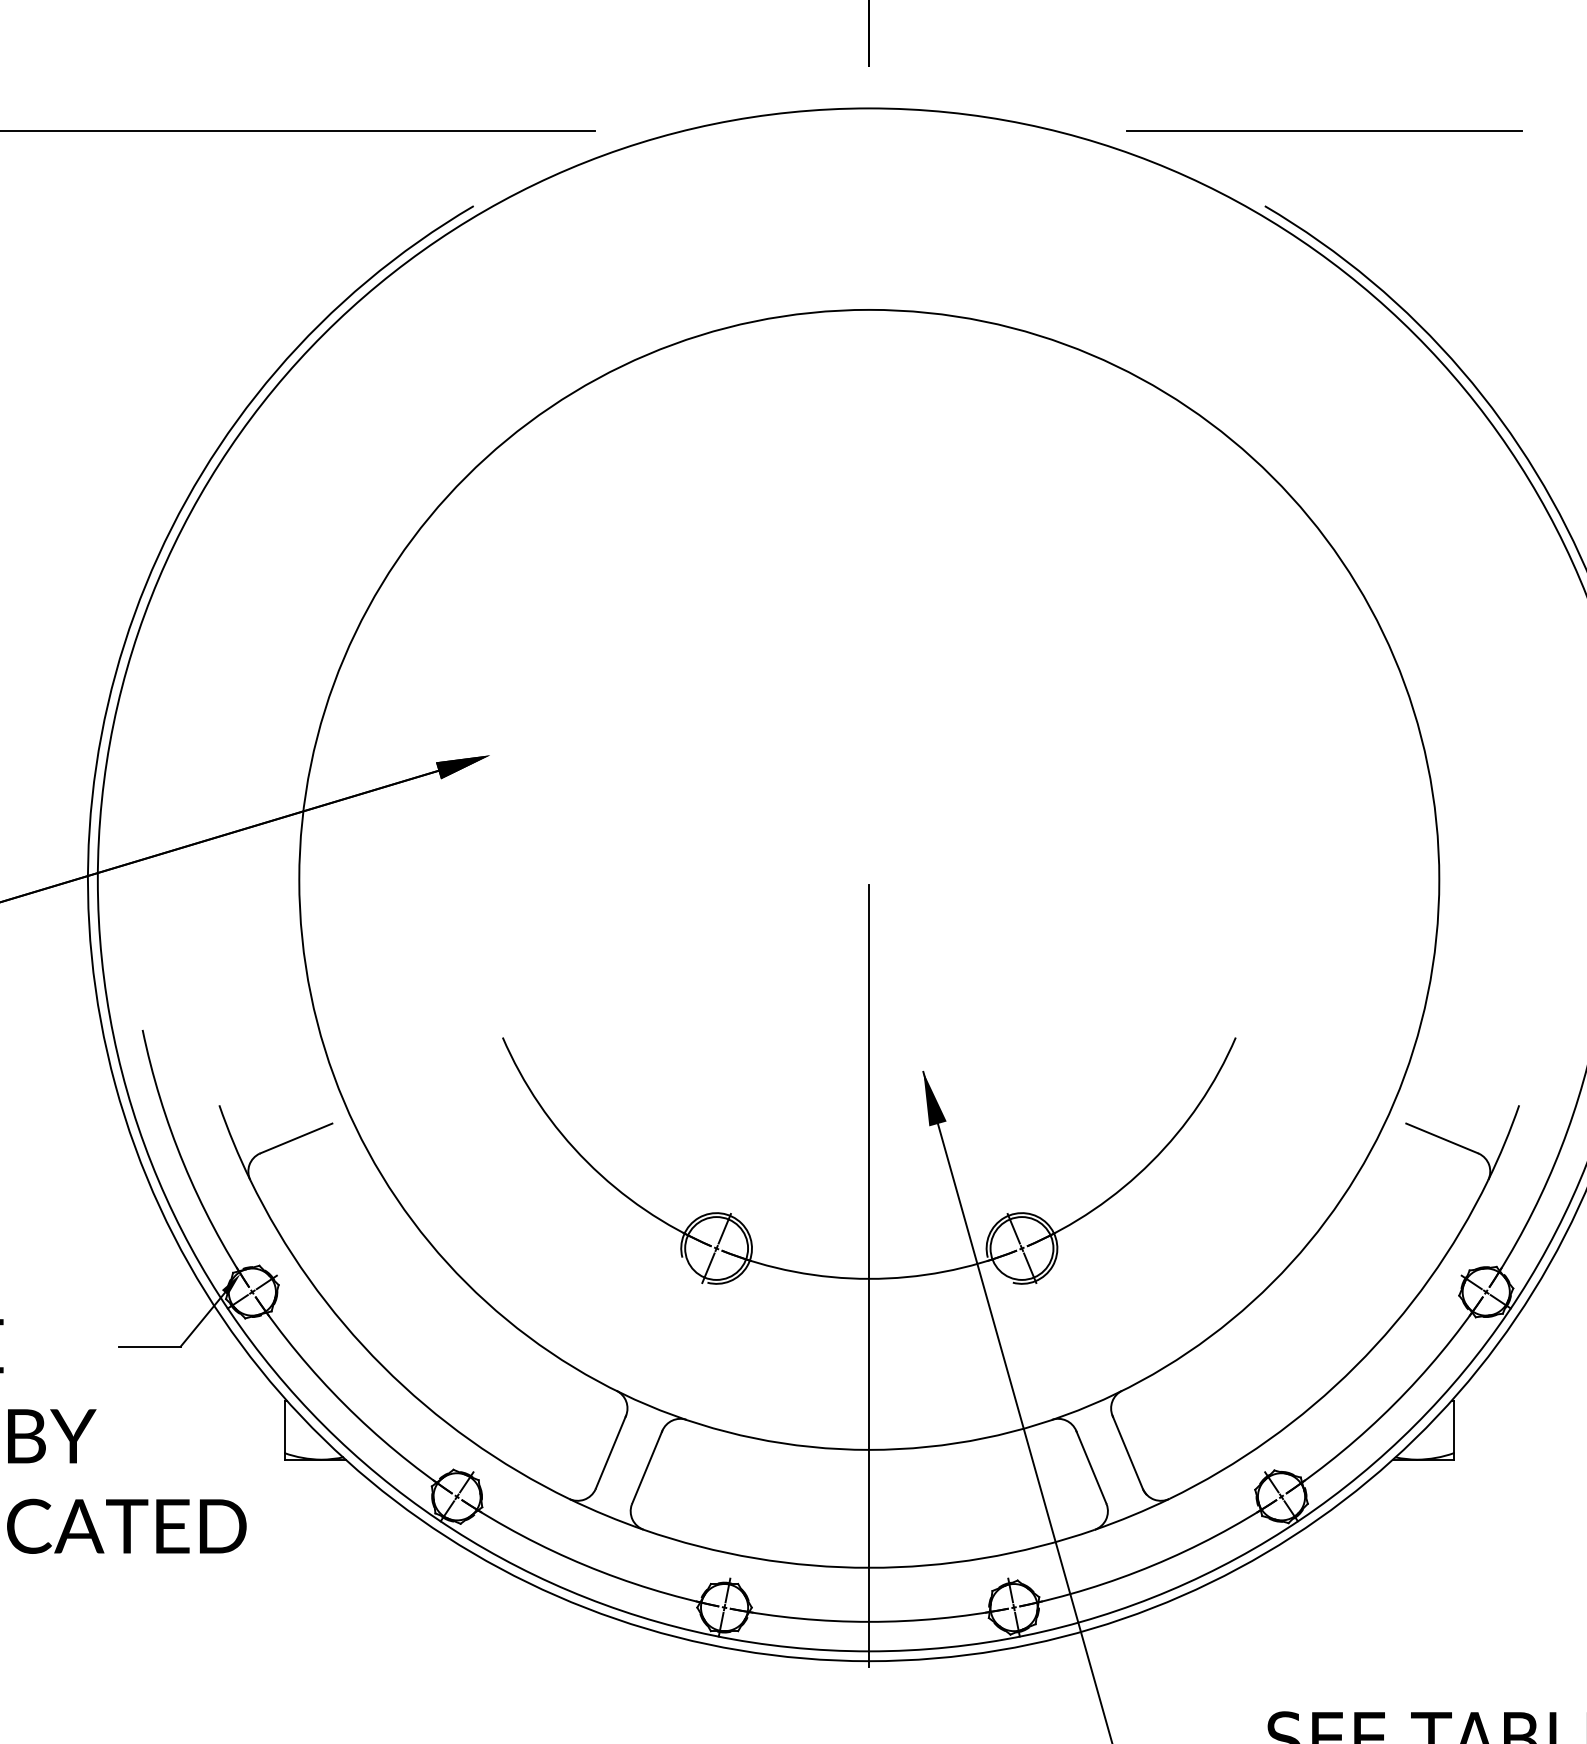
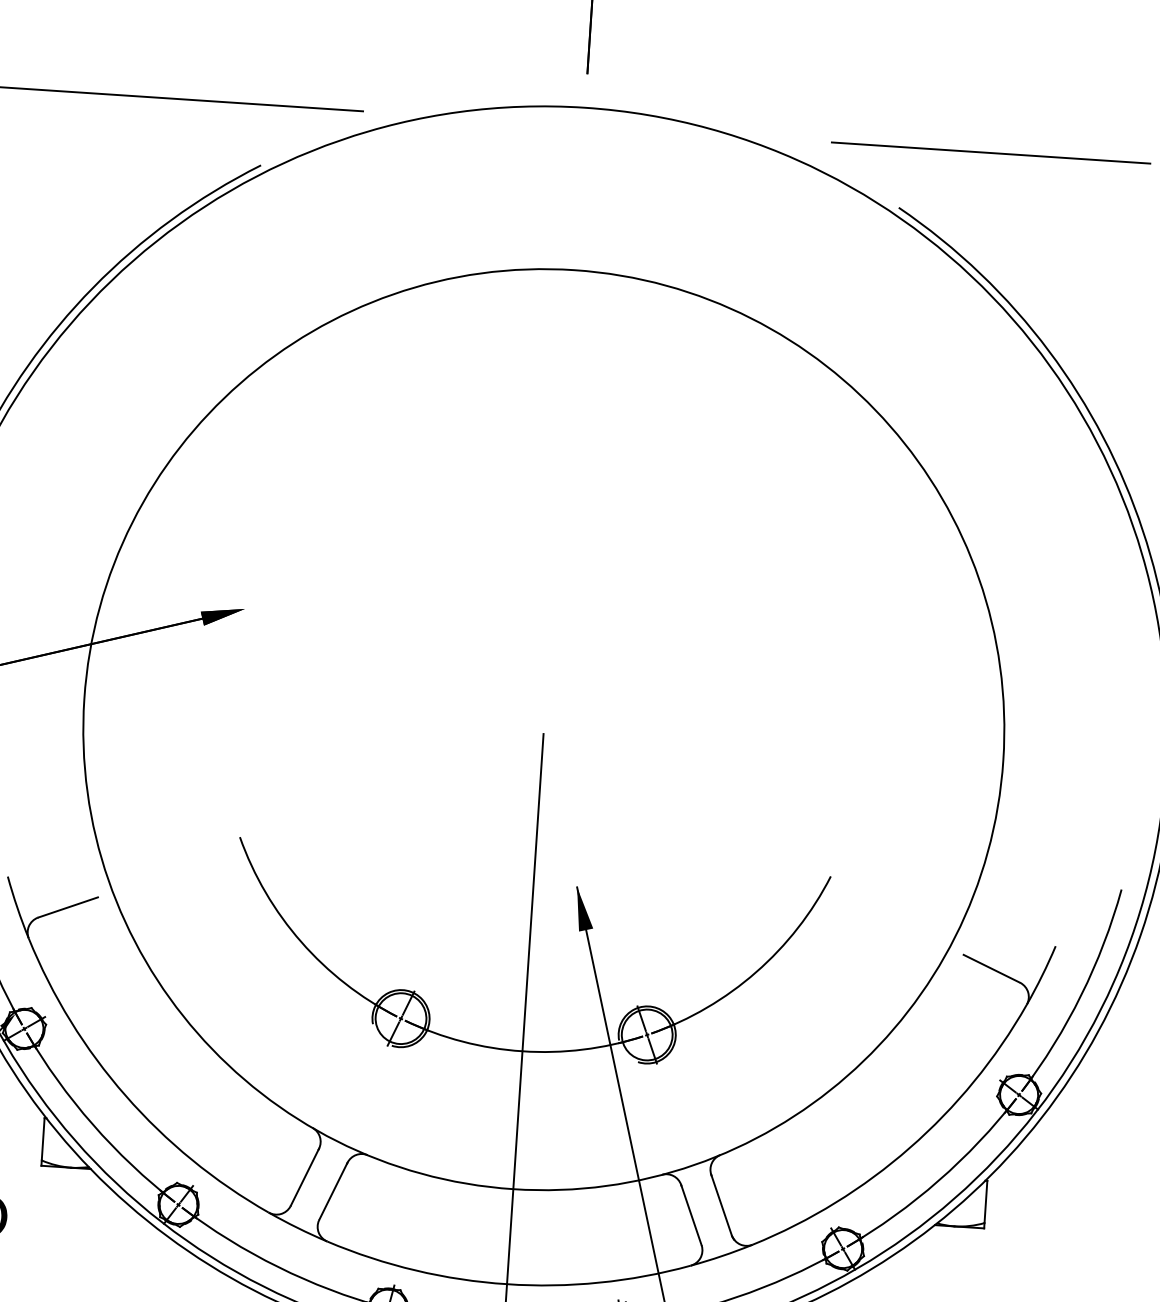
line: (1324, 130) -> (991, 152), moved

